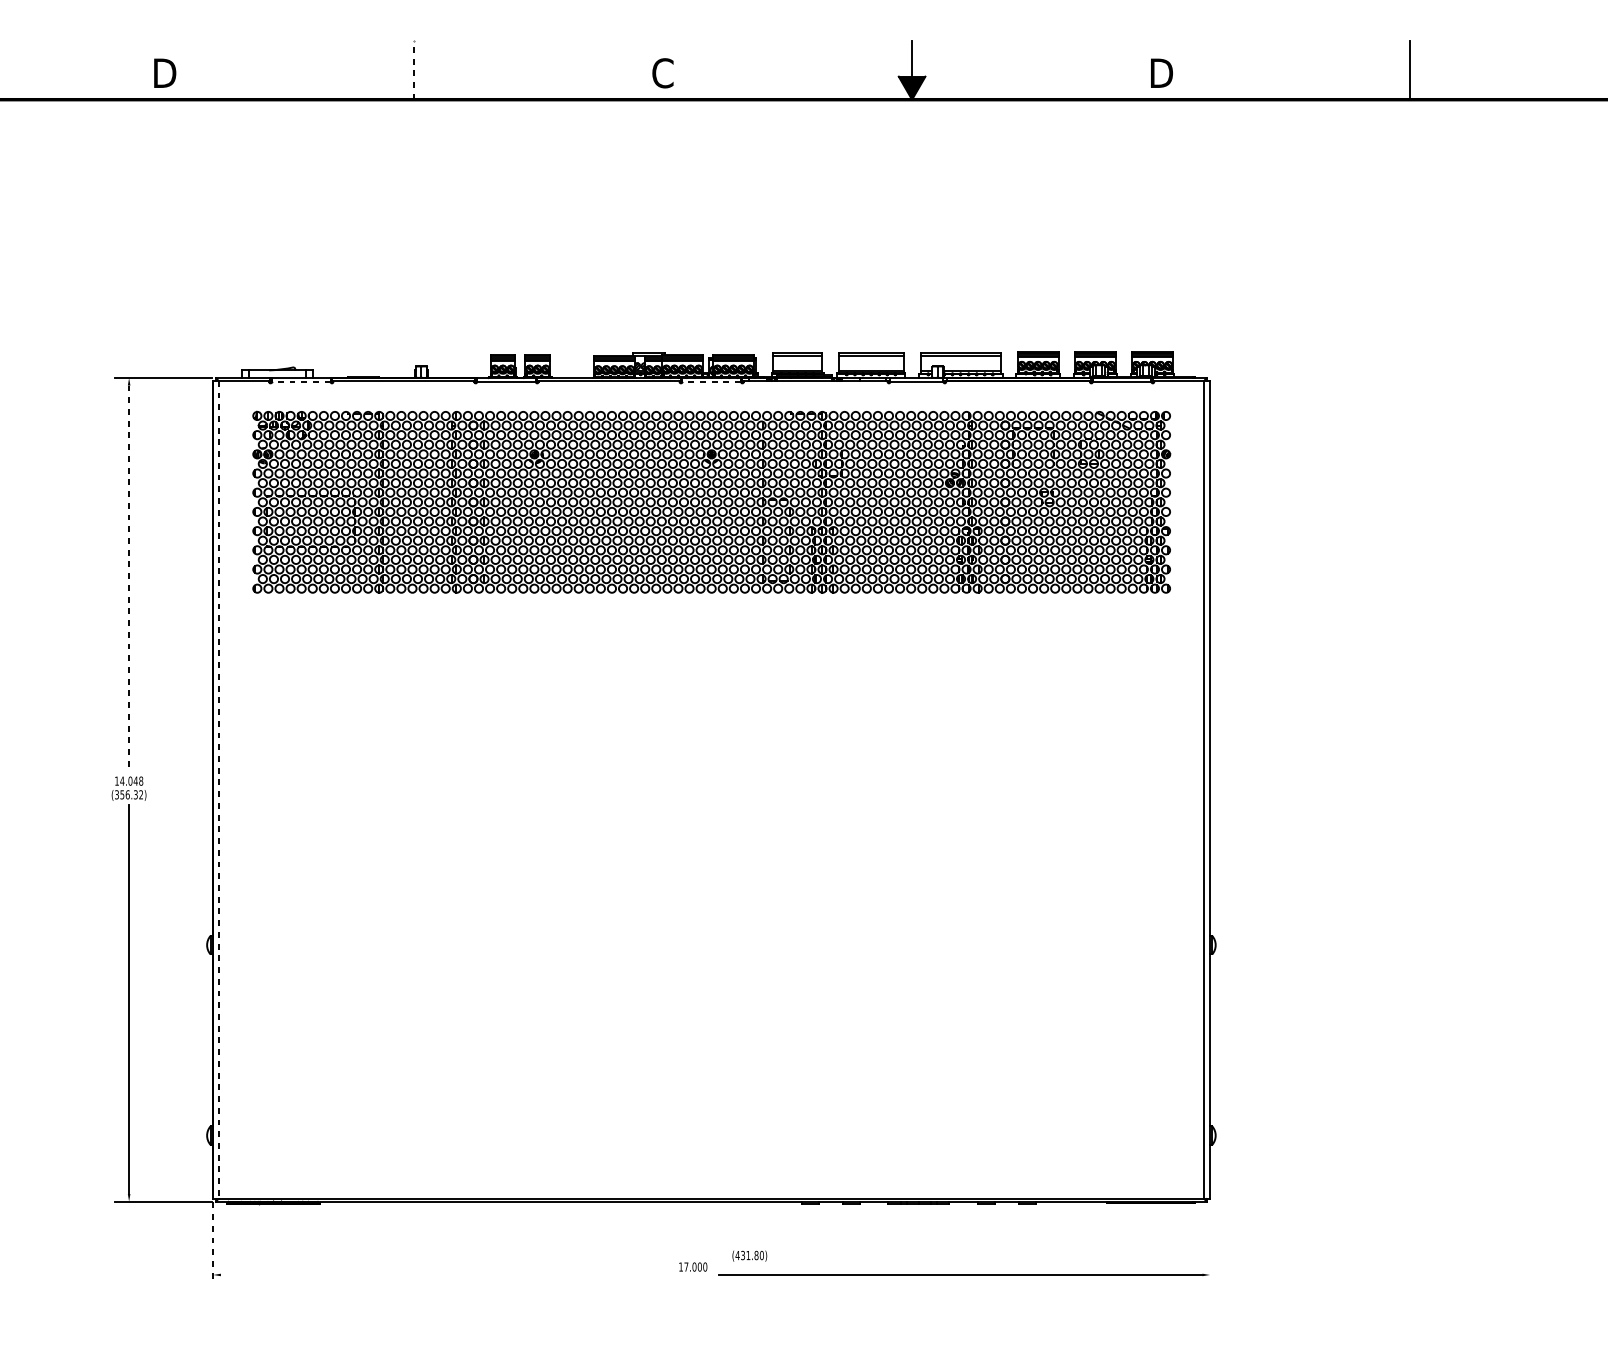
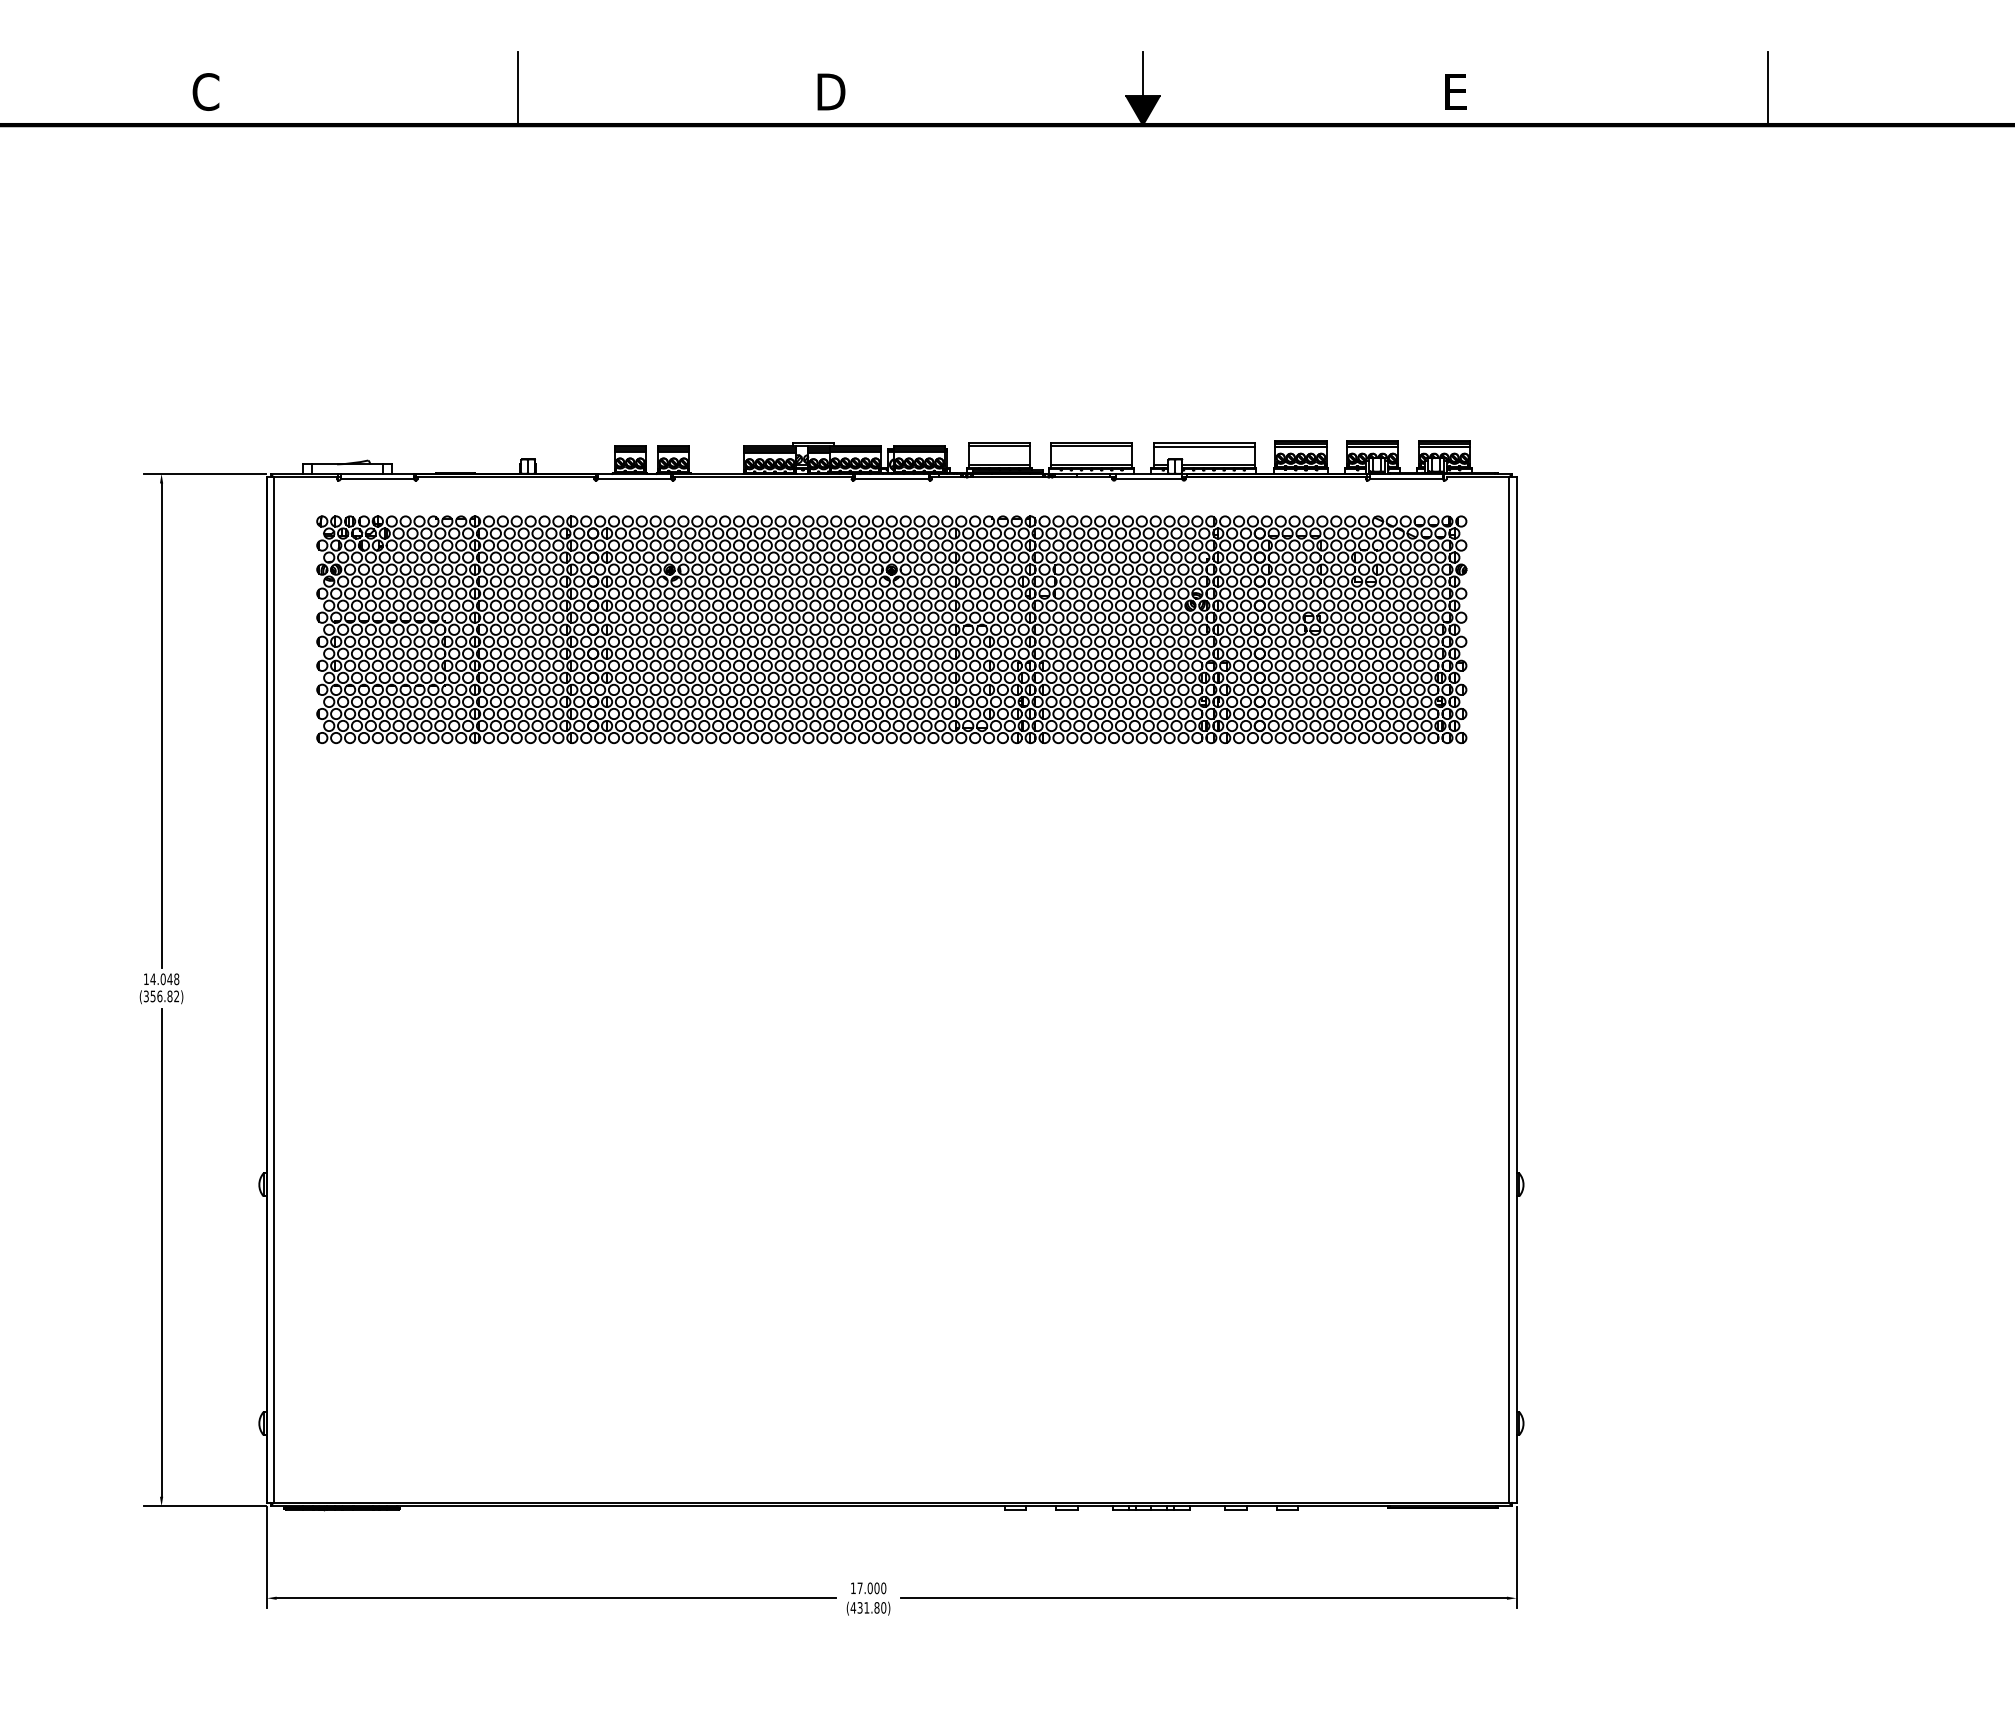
line: (413, 70) -> (518, 88), dashed -> solid
text: (1162, 72) -> (1456, 91), D -> E
text: (164, 73) -> (206, 92), D -> C
text: (663, 73) -> (831, 92), C -> D
line: (301, 381) -> (377, 478), dashed -> solid
line: (711, 381) -> (891, 478), dashed -> solid
line: (129, 579) -> (161, 726), dashed -> solid
line: (219, 790) -> (274, 990), dashed -> solid
text: (135, 794) -> (169, 996), (356.32) -> (356.82)
line: (1210, 1242) -> (1516, 1557), added
line: (213, 1243) -> (267, 1558), dashed -> solid
text: (749, 1256) -> (868, 1608), moved
line: (444, 1275) -> (556, 1598), added

